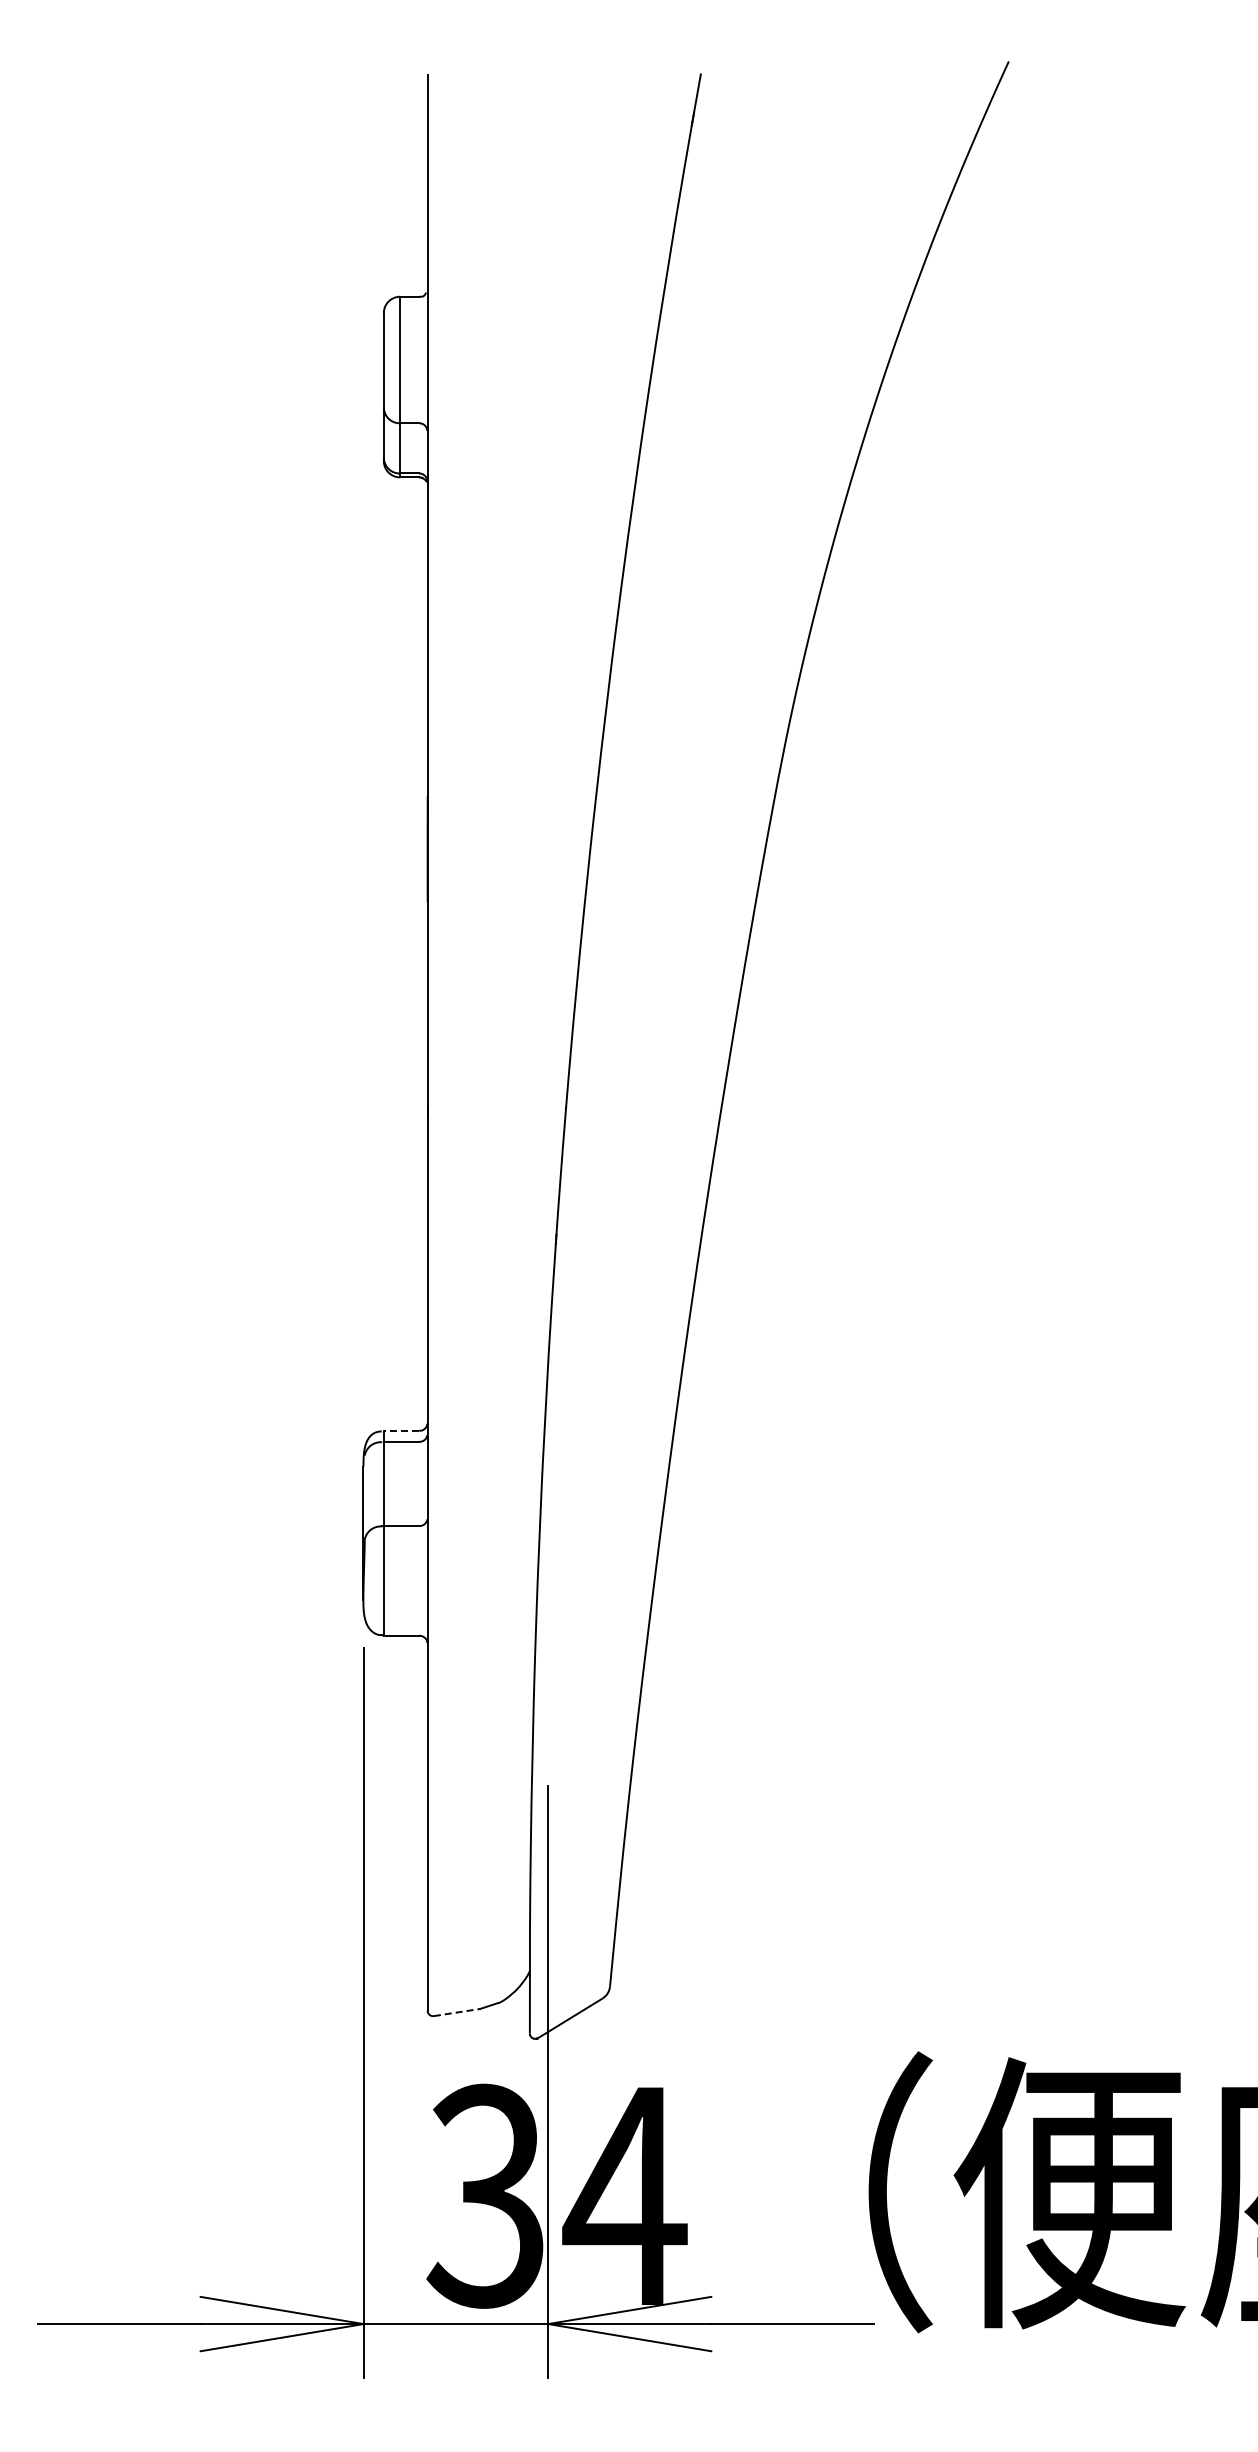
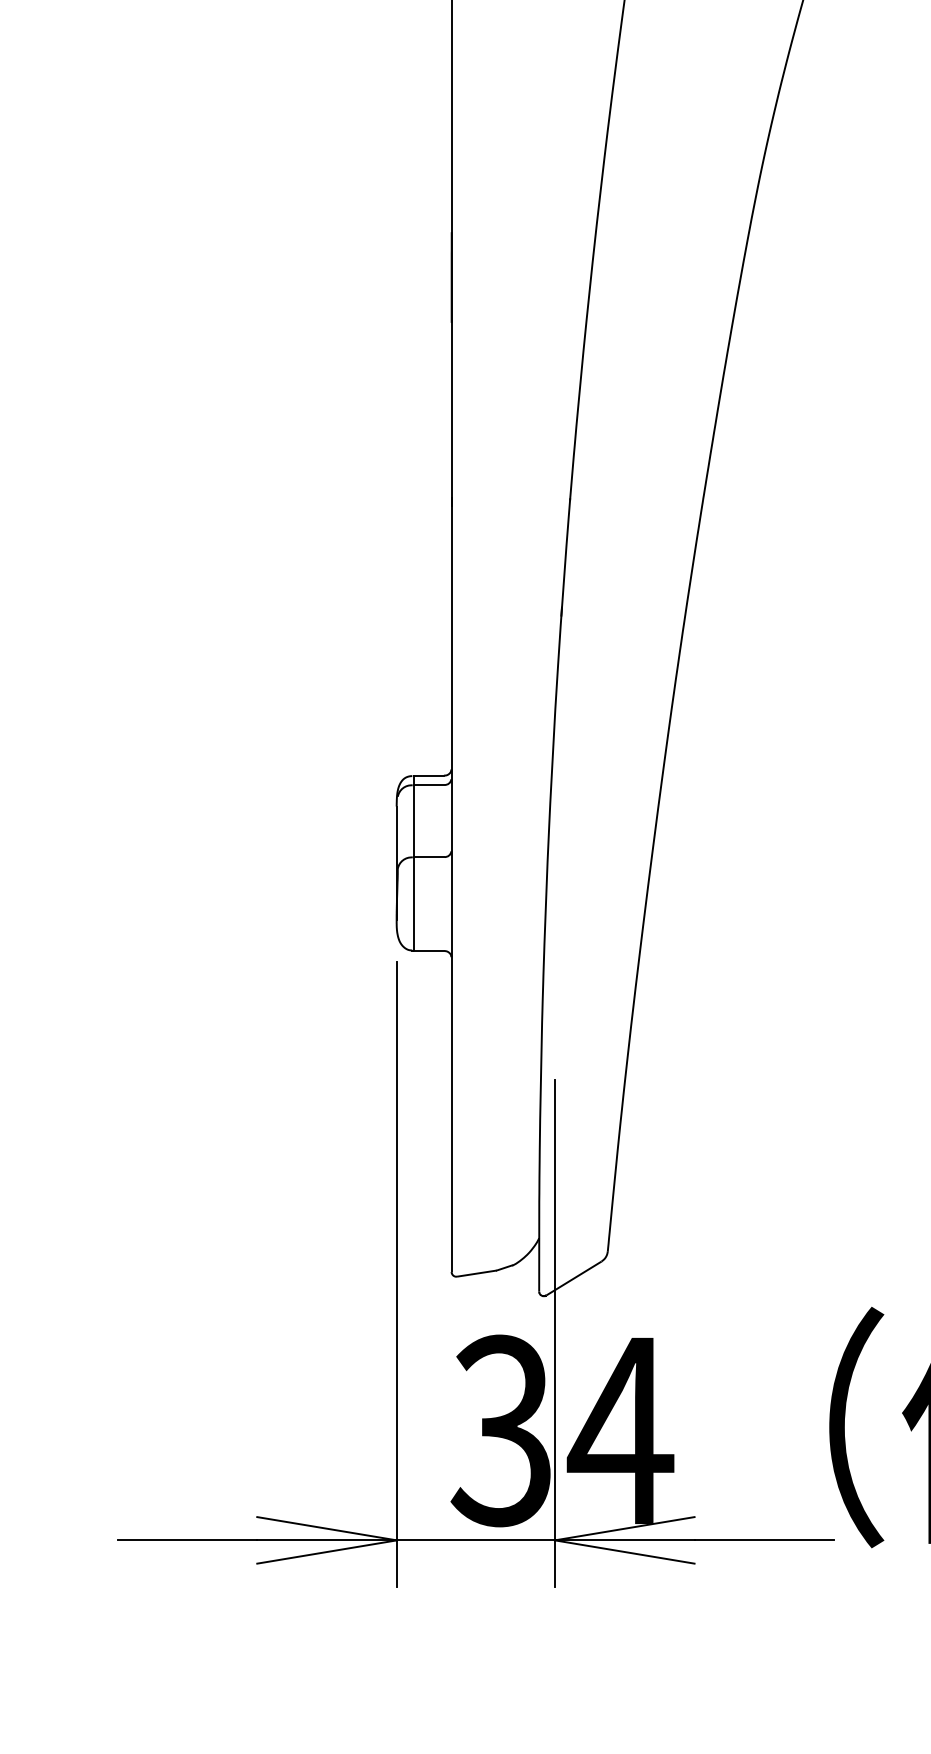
line: (401, 1430) -> (429, 775), dashed -> solid
line: (458, 2012) -> (478, 1273), dashed -> solid

